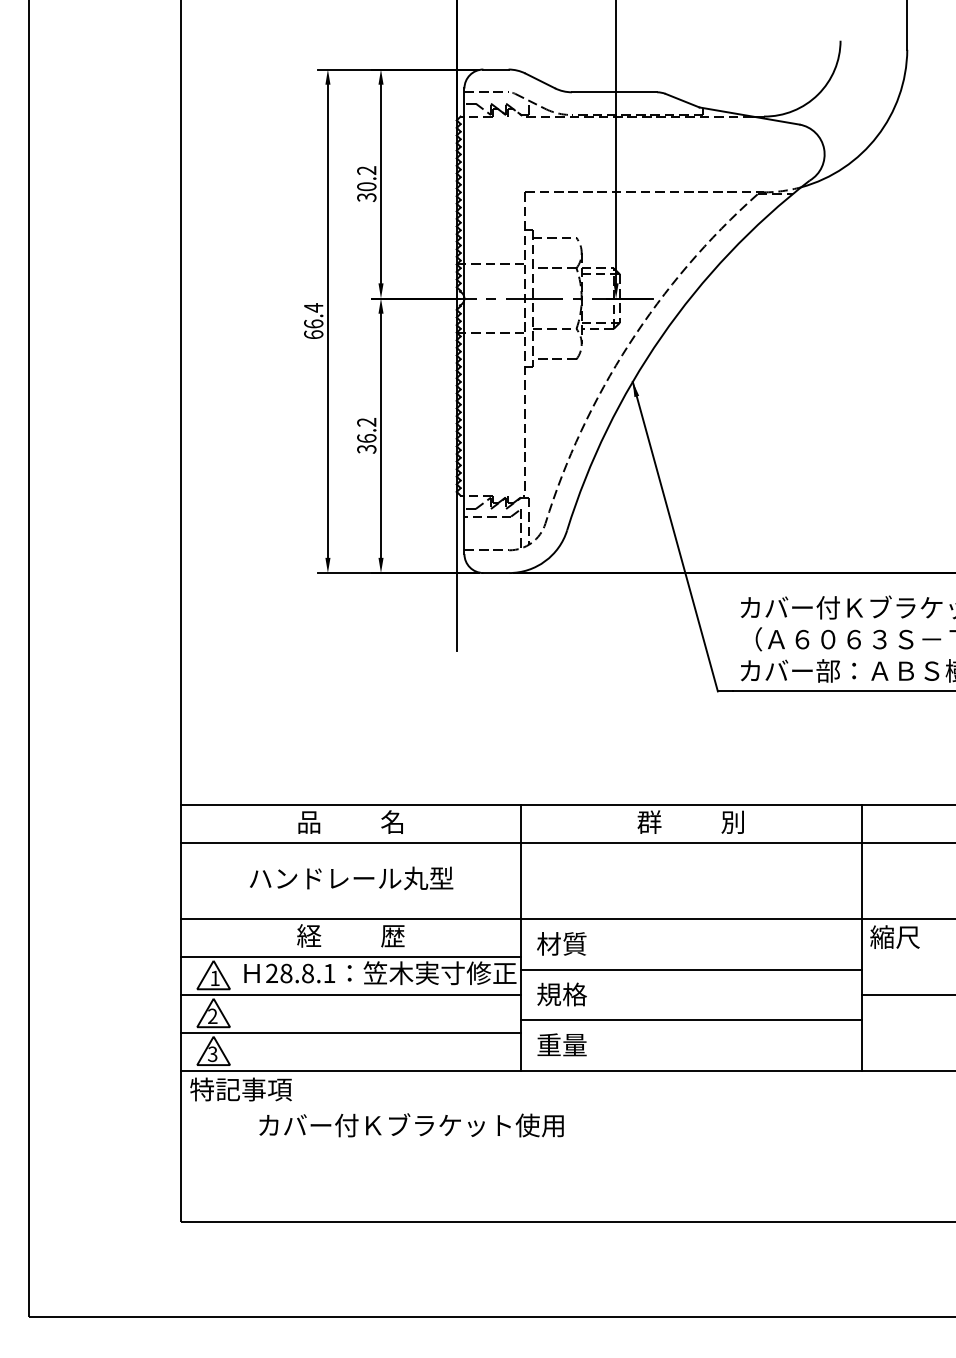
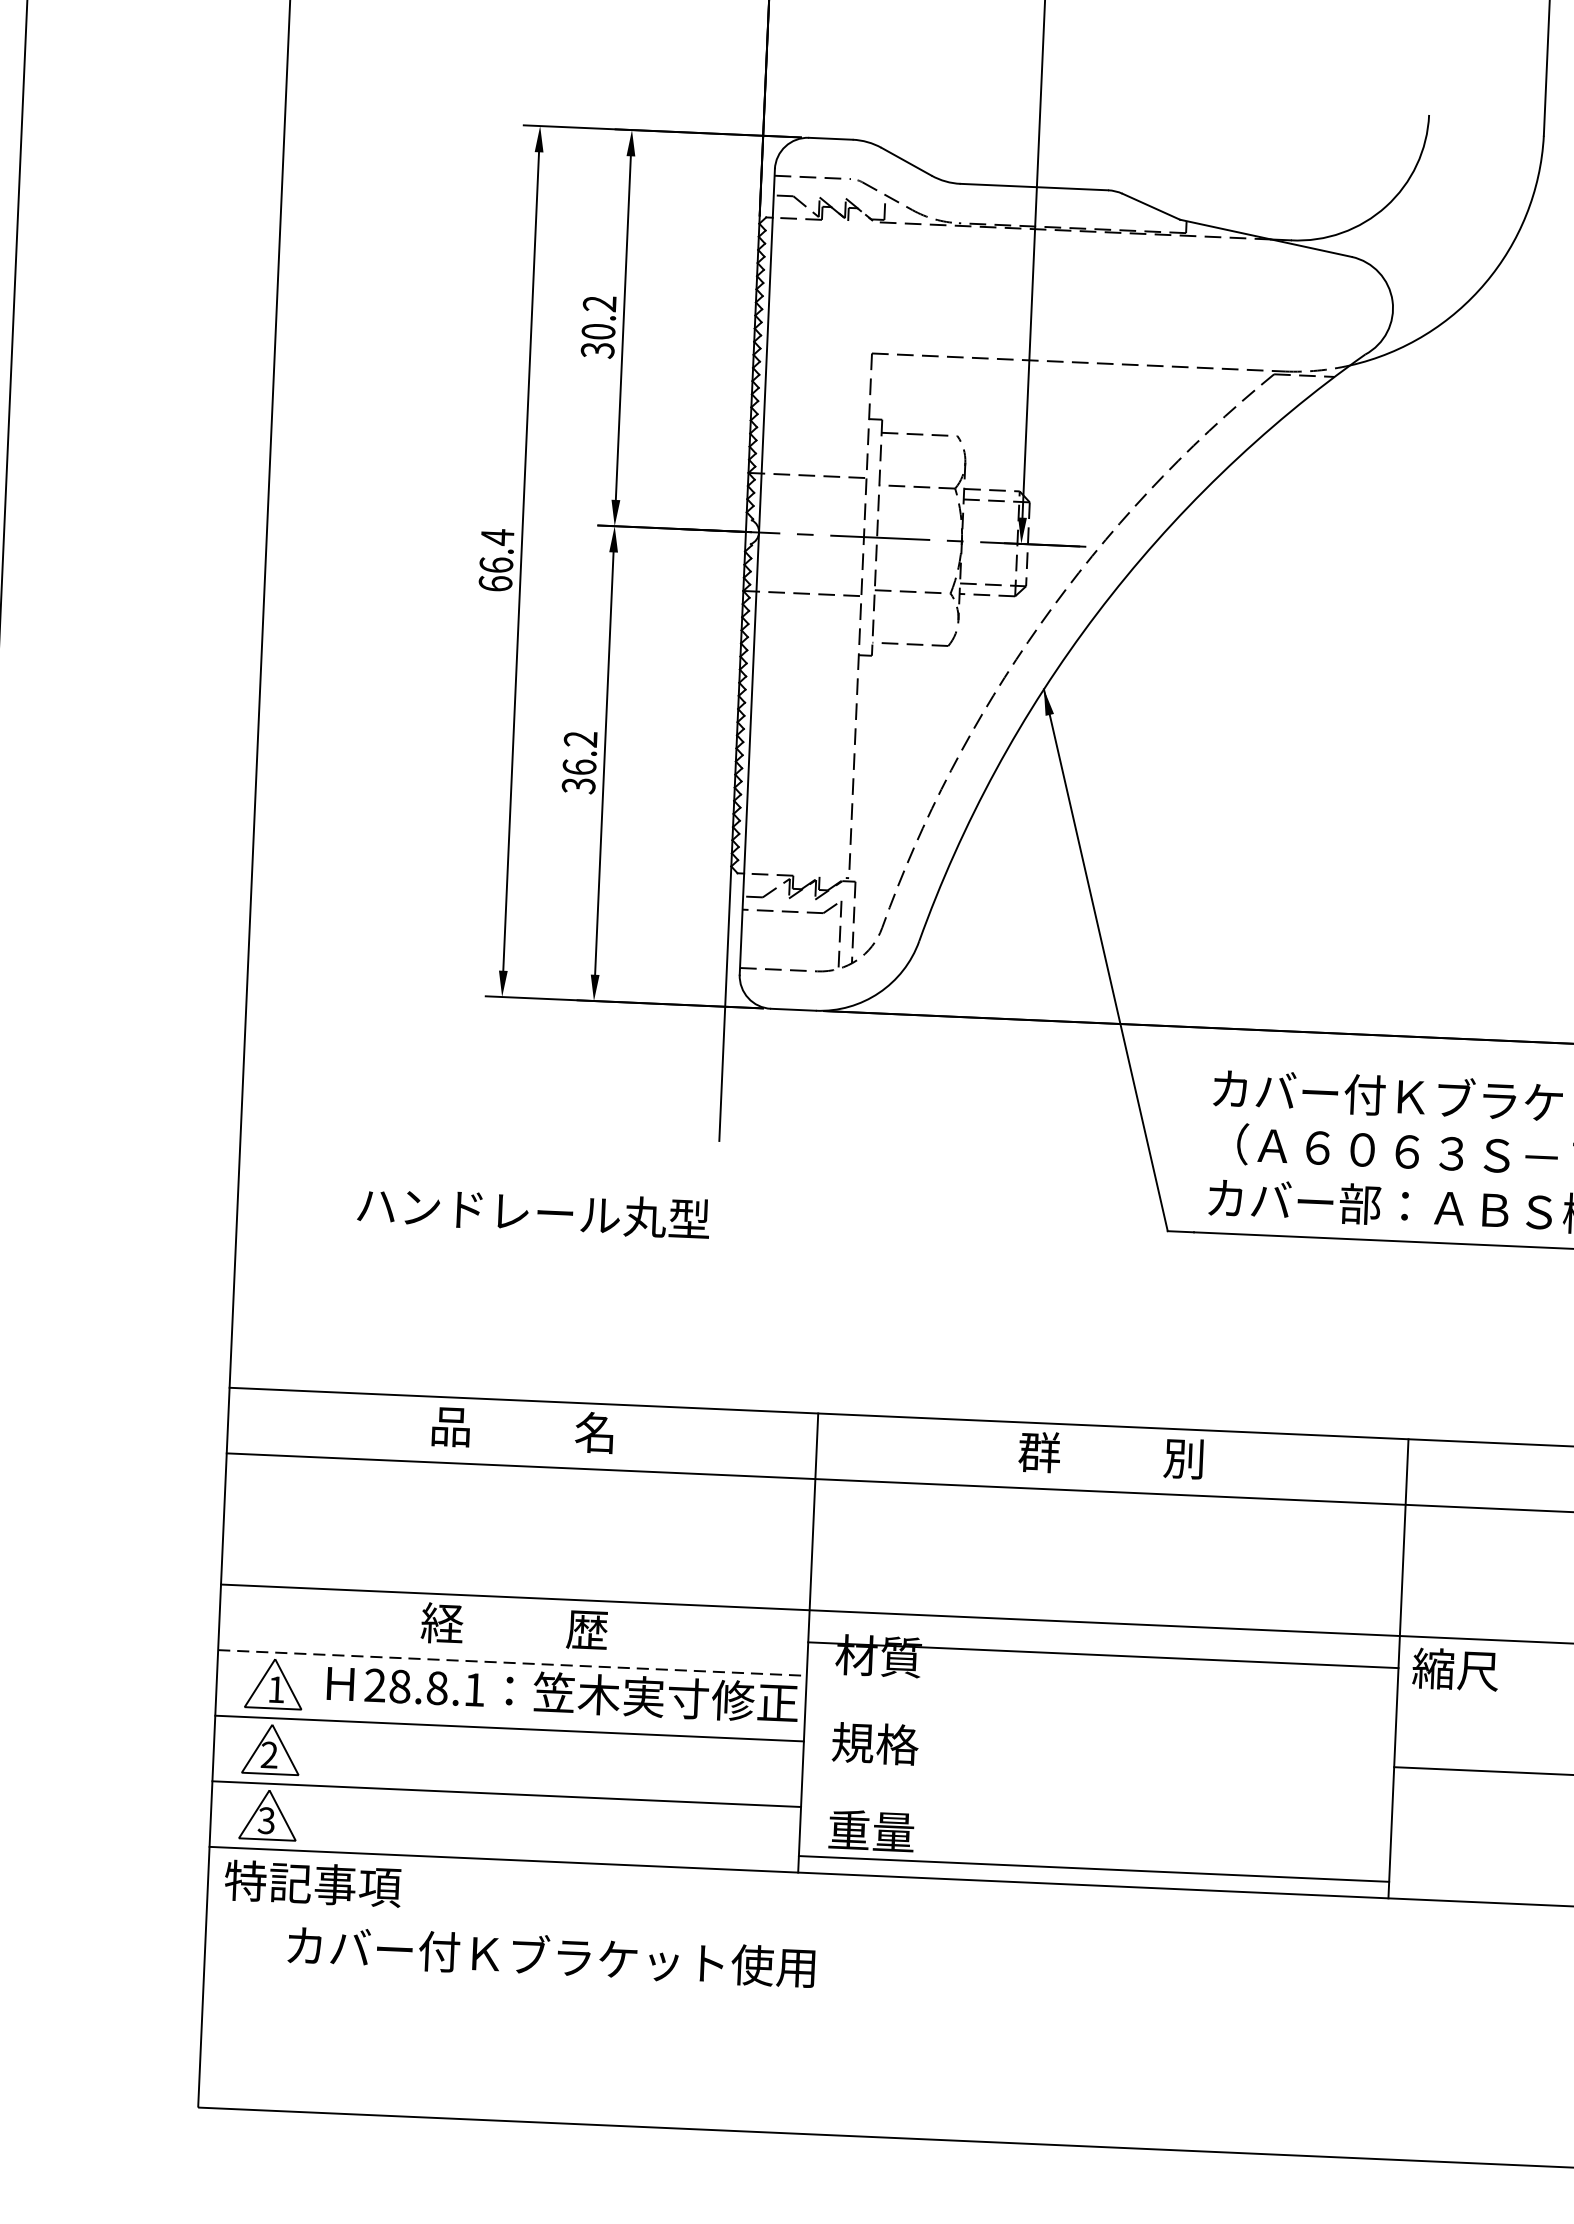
text: (351, 878) -> (533, 1212), moved
line: (351, 957) -> (513, 1663), solid -> dashed
line: (691, 969) -> (1103, 1654), moved
line: (691, 1020) -> (1094, 1869), moved
text: (411, 1125) -> (551, 1956), moved

